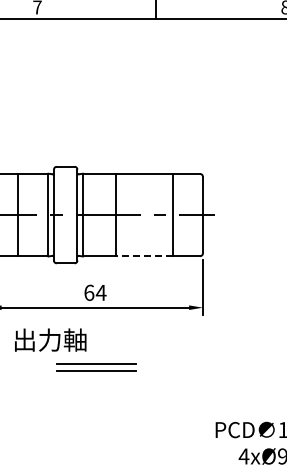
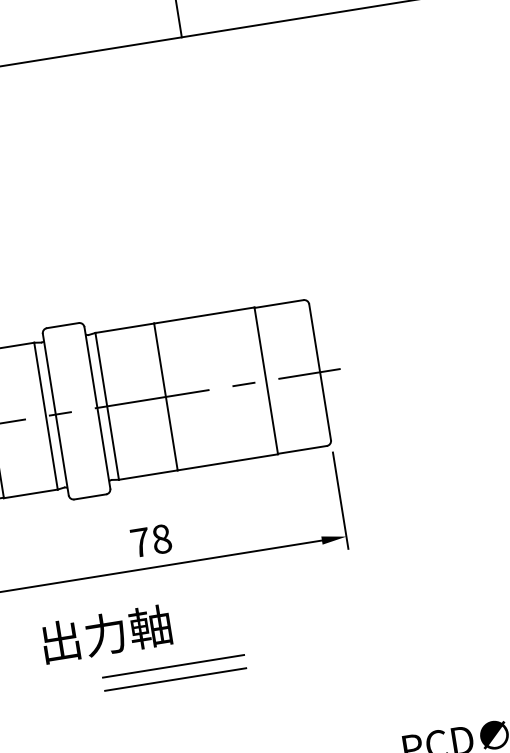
line: (143, 256) -> (226, 462), dashed -> solid
text: (95, 292) -> (151, 540), 64 -> 78
text: (50, 339) -> (106, 633), moved

